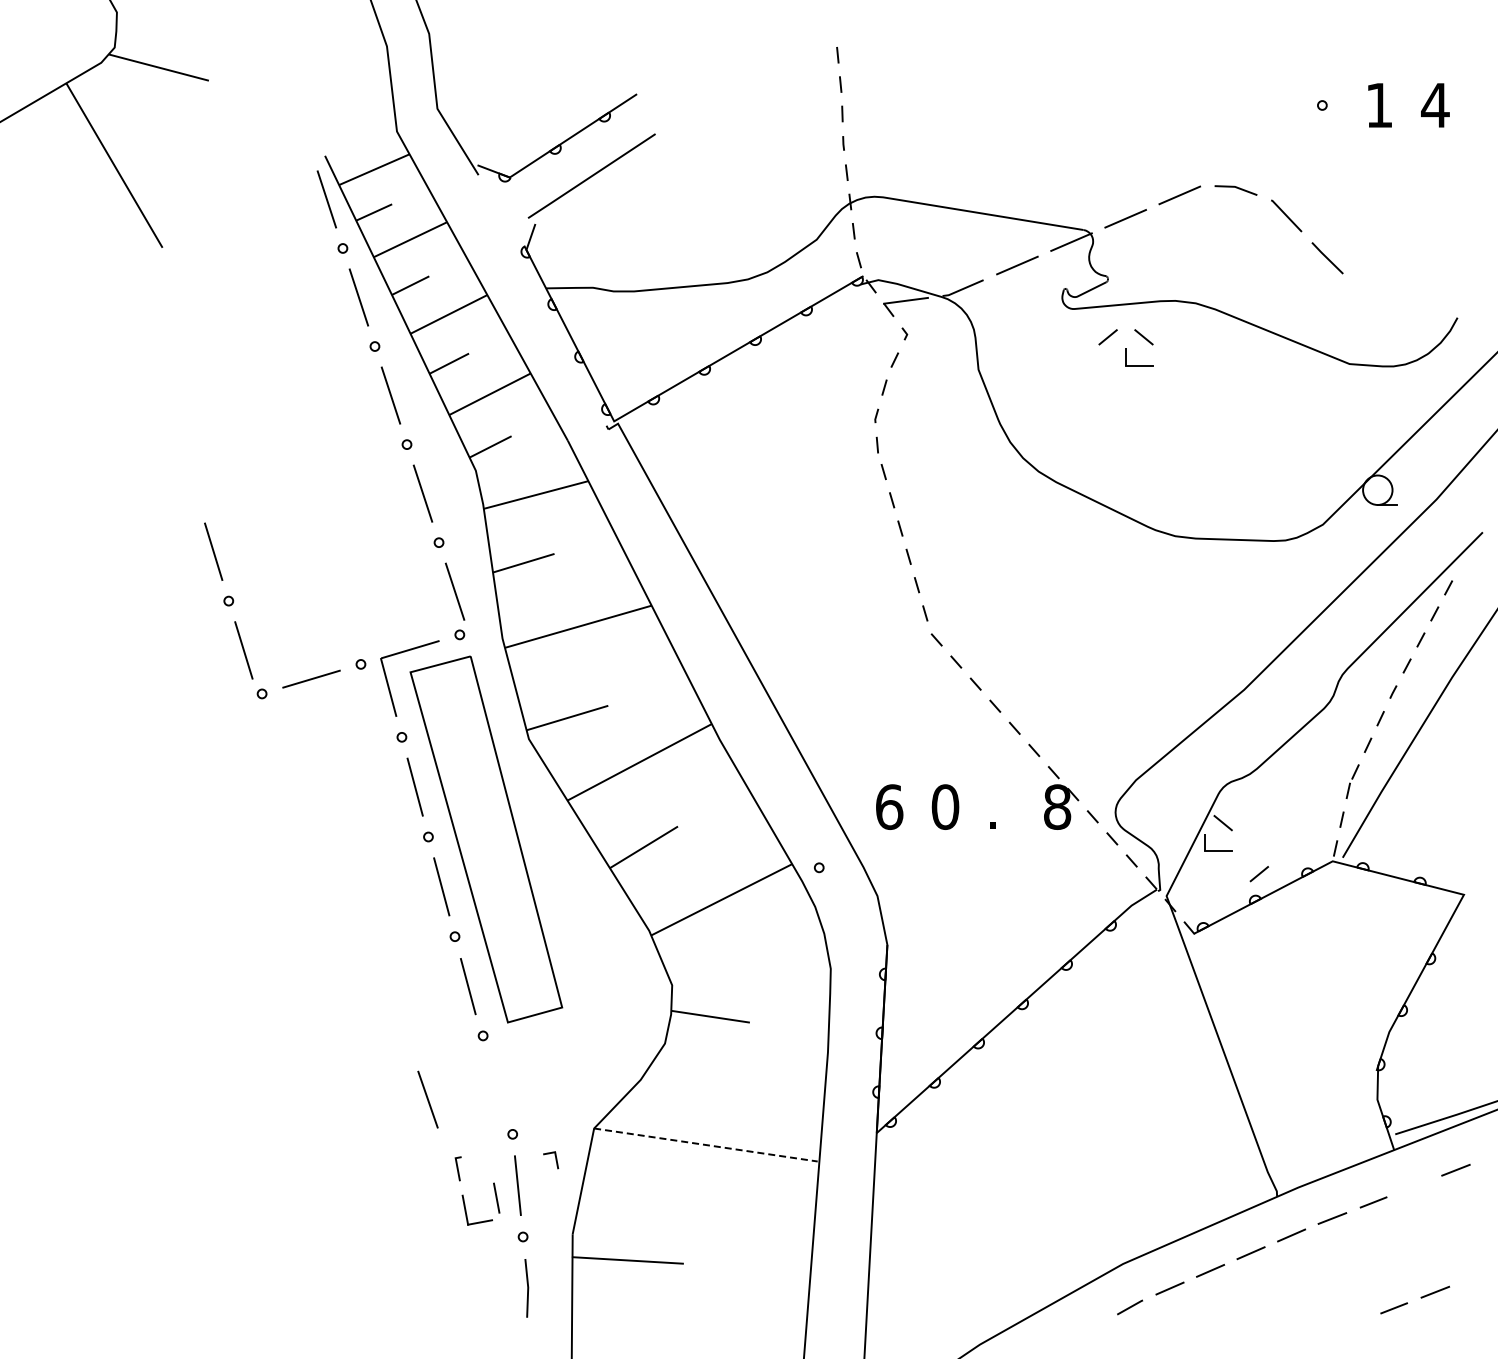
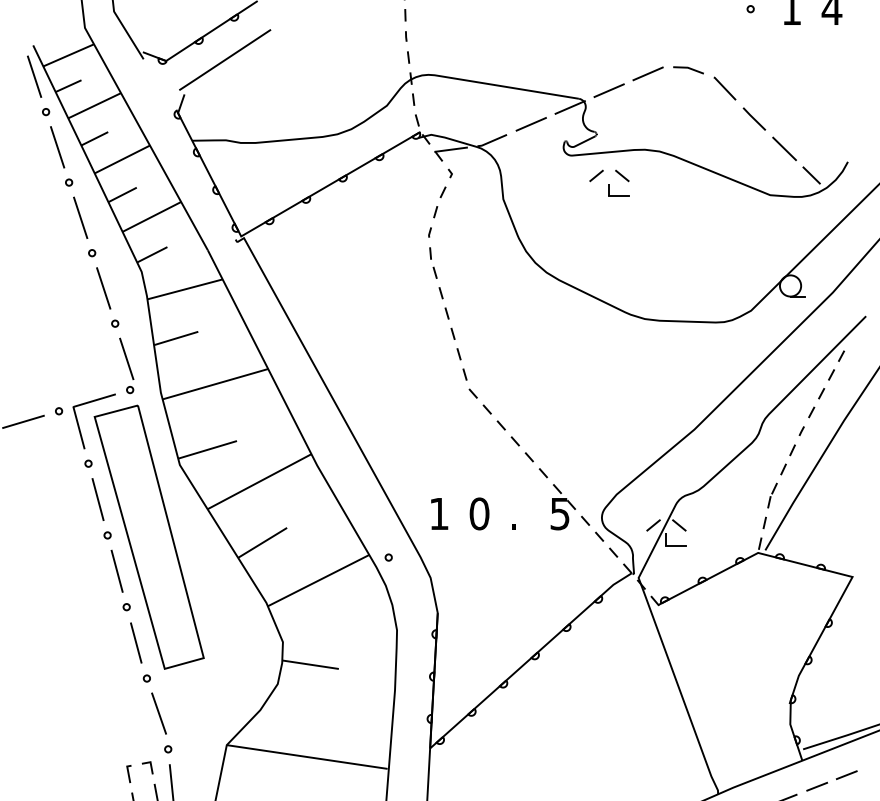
line: (1369, 299) -> (784, 148), added
line: (1406, 336) -> (811, 175), added
text: (889, 806) -> (439, 513), 6 -> 1
text: (1057, 806) -> (560, 513), 8 -> 5
line: (1258, 874) -> (652, 525), moved
line: (427, 1099) -> (158, 713), moved
line: (705, 1145) -> (306, 757), dashed -> solid
line: (555, 1160) -> (150, 768), moved
line: (1414, 1185) -> (816, 786), added

